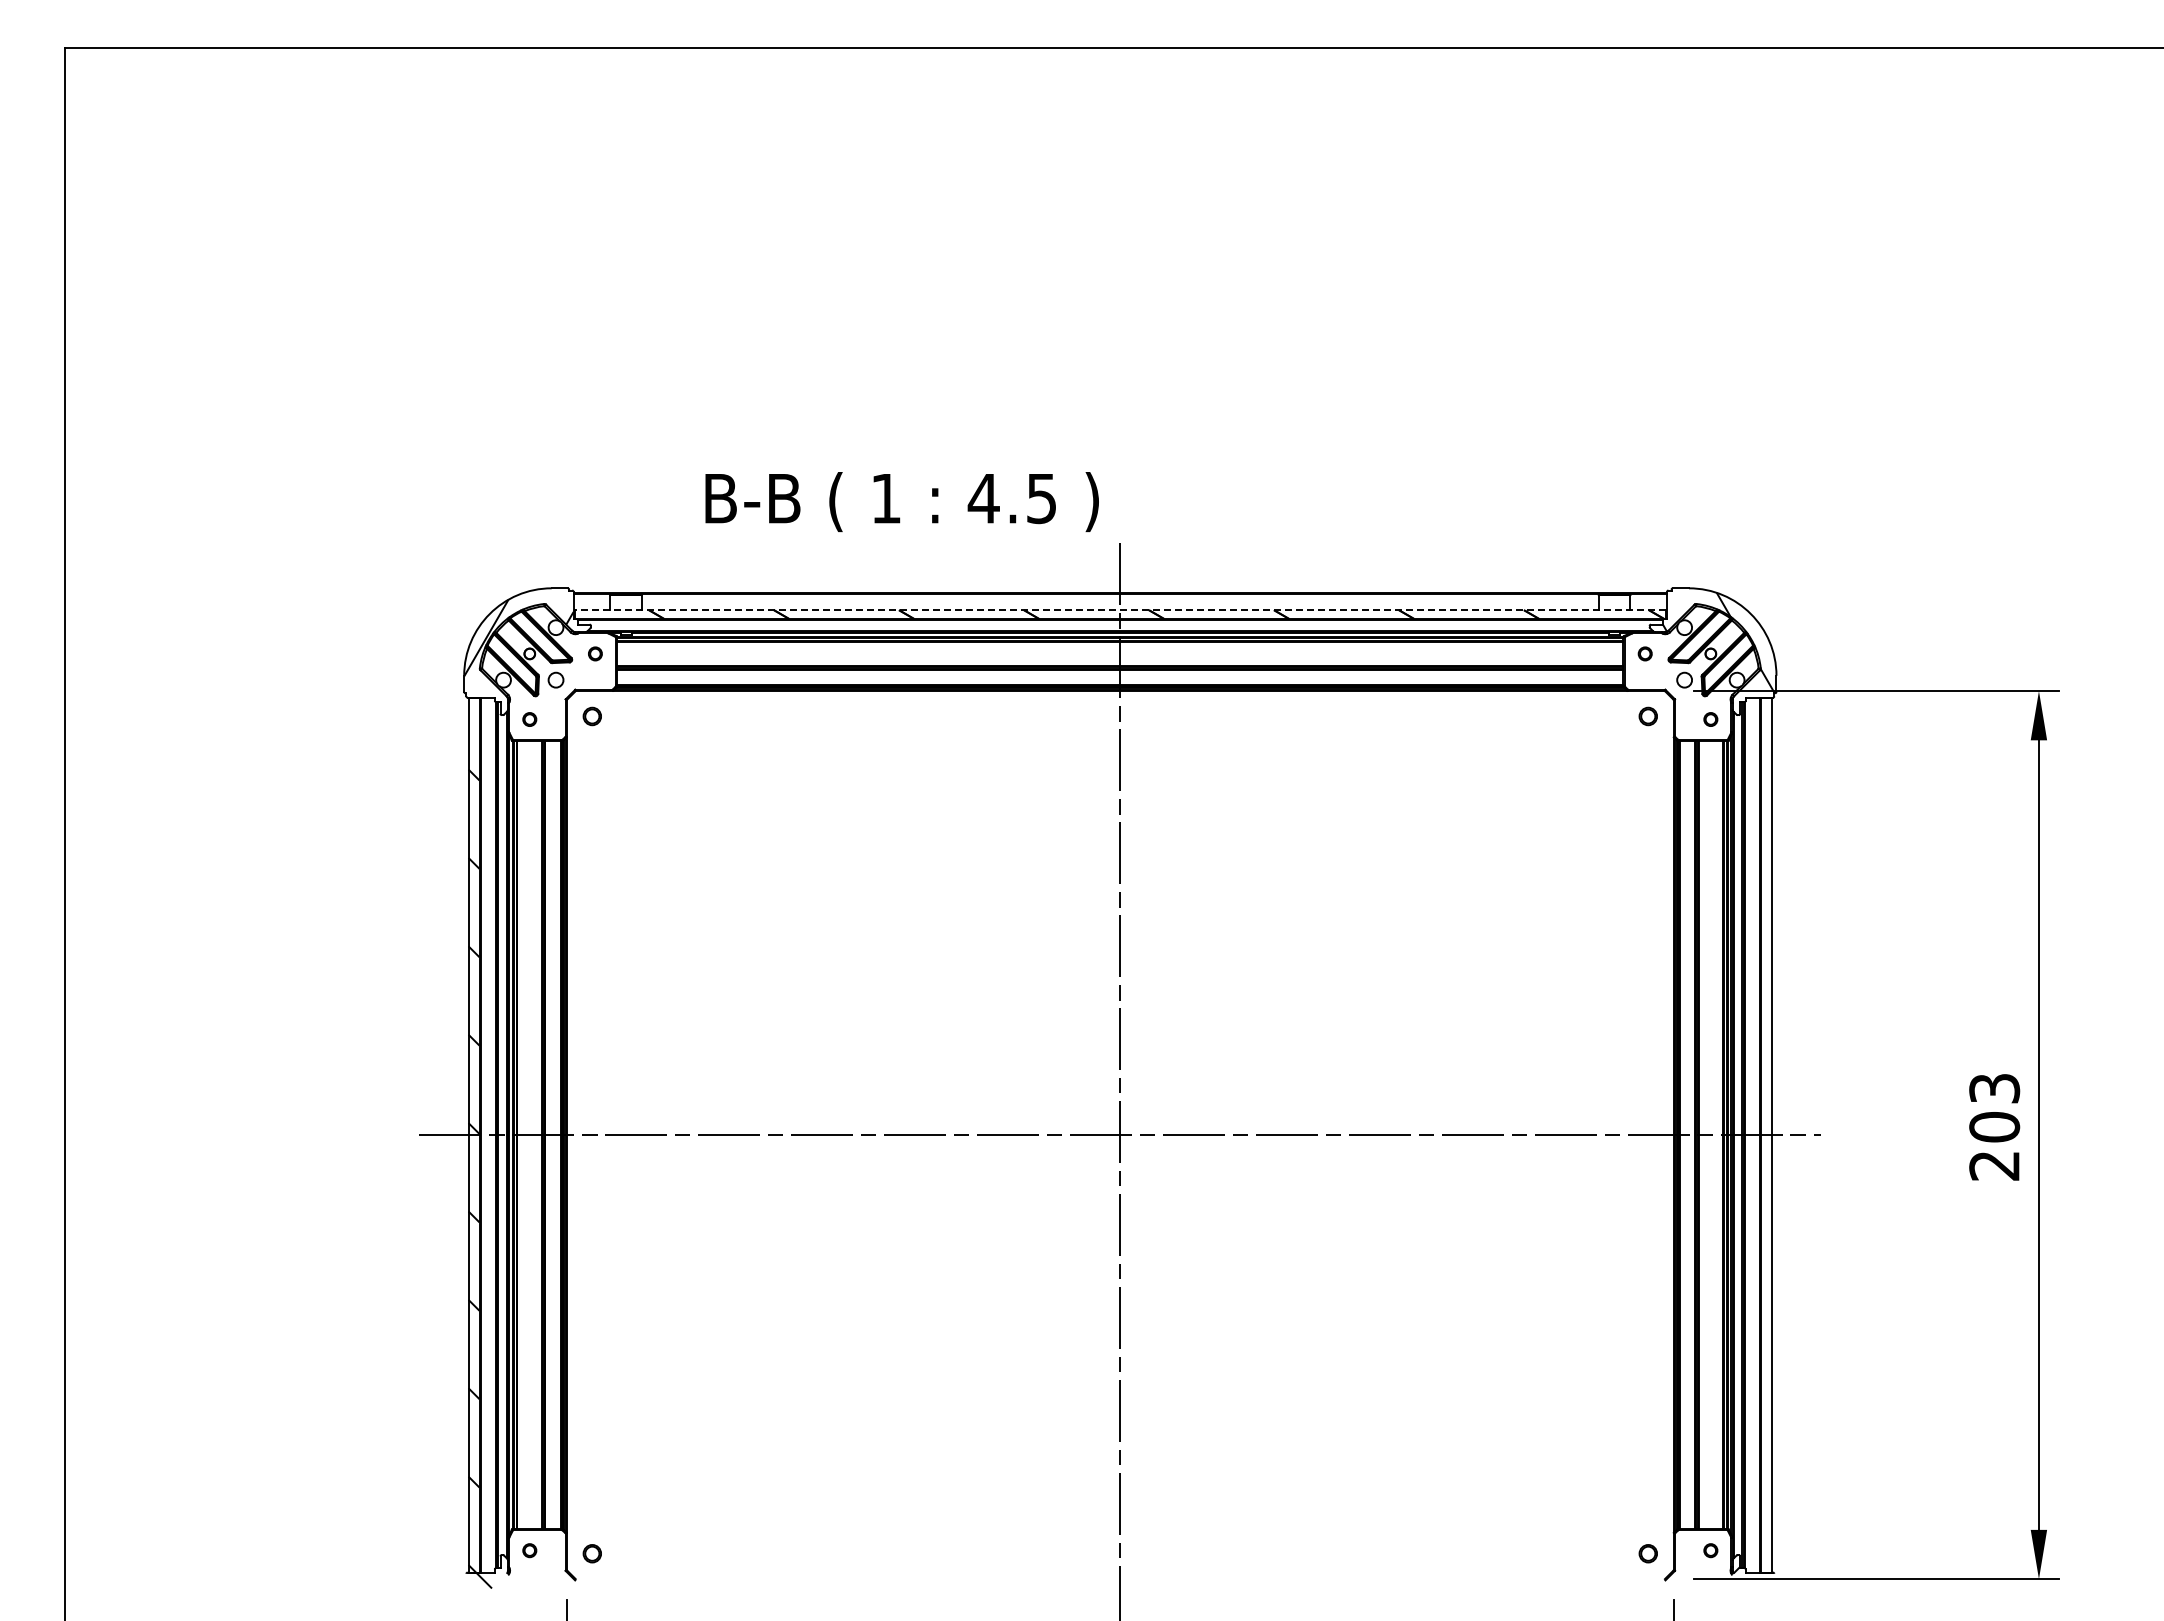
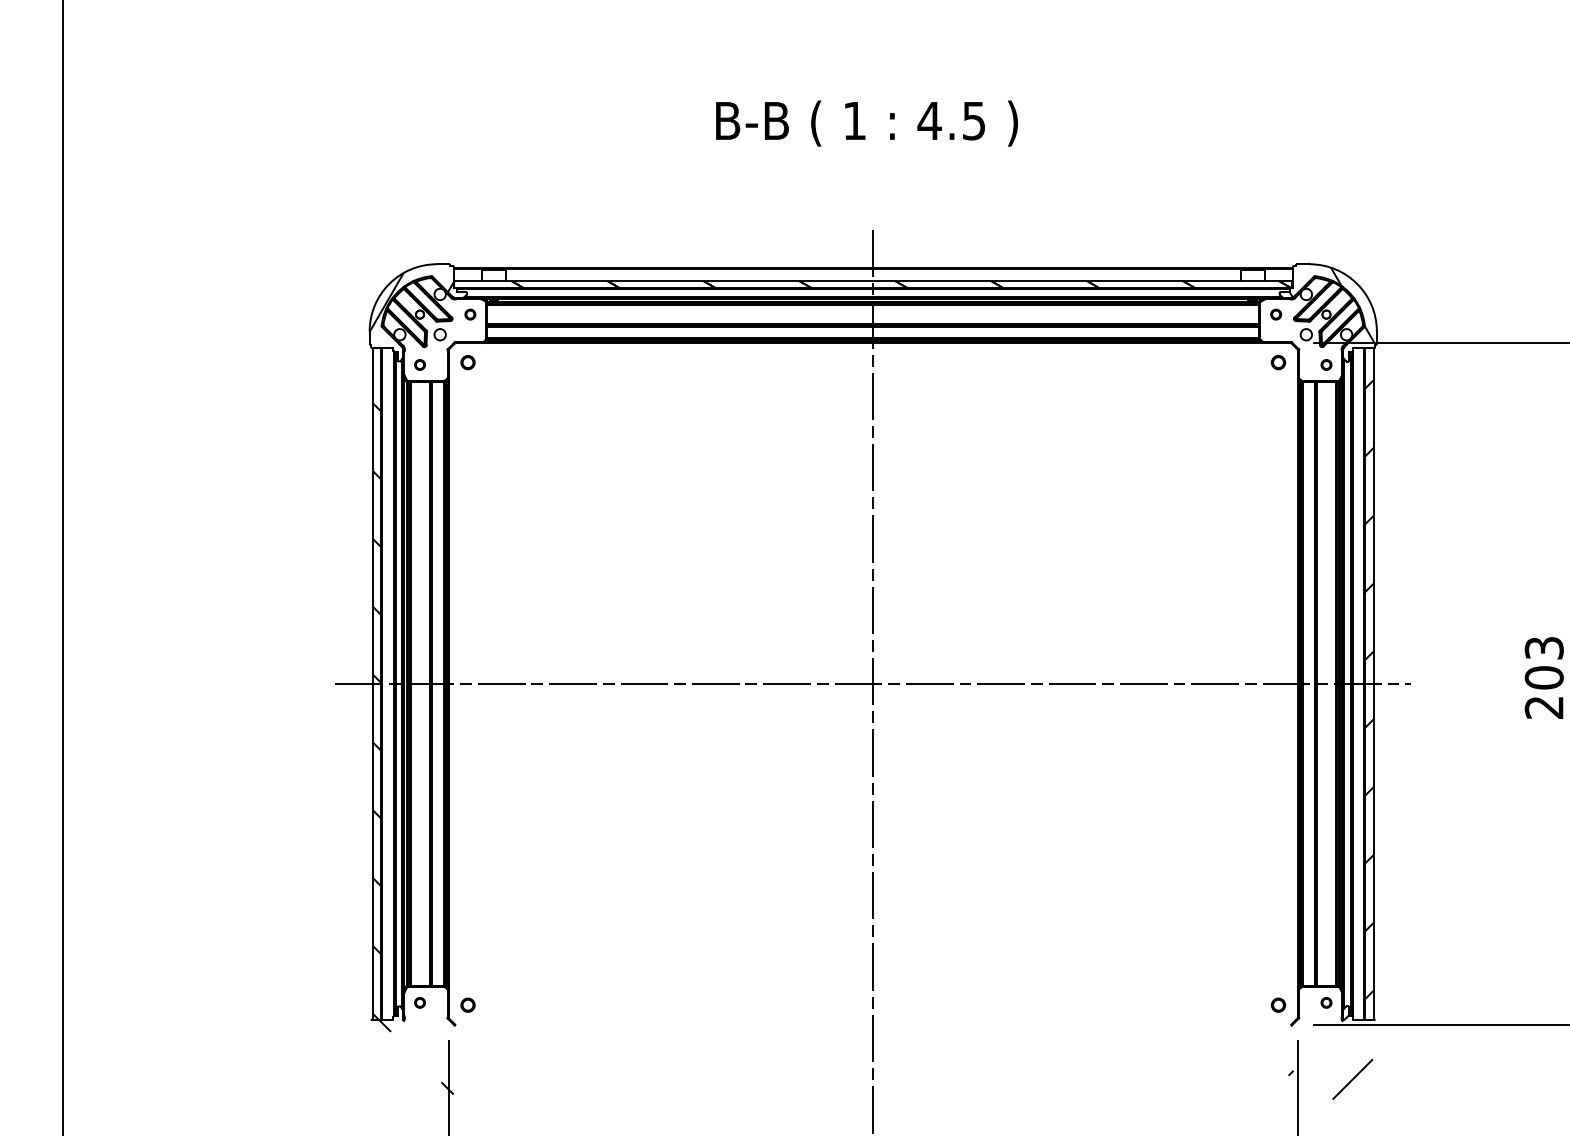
text: (901, 502) -> (866, 123), moved
line: (1120, 610) -> (873, 281), dashed -> solid
hatch: (1766, 1142) -> (1369, 689), added

